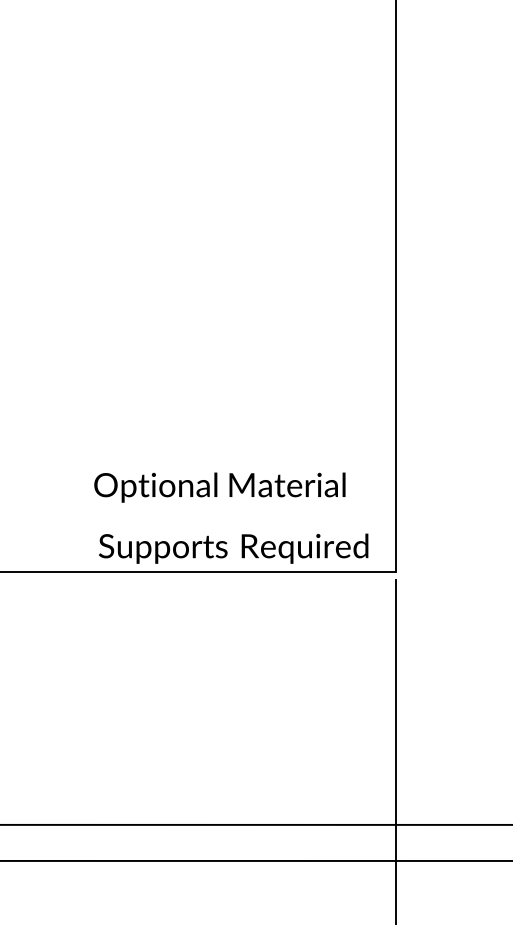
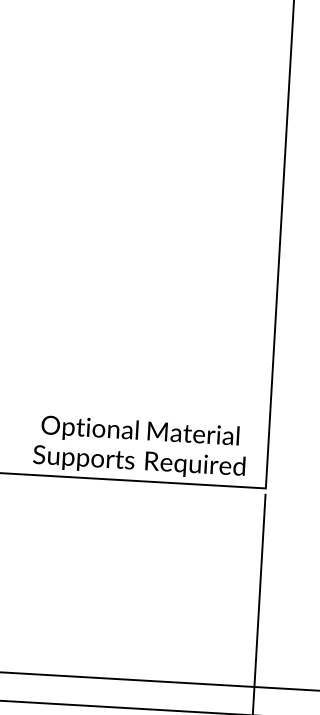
text: (219, 487) -> (139, 432), moved

